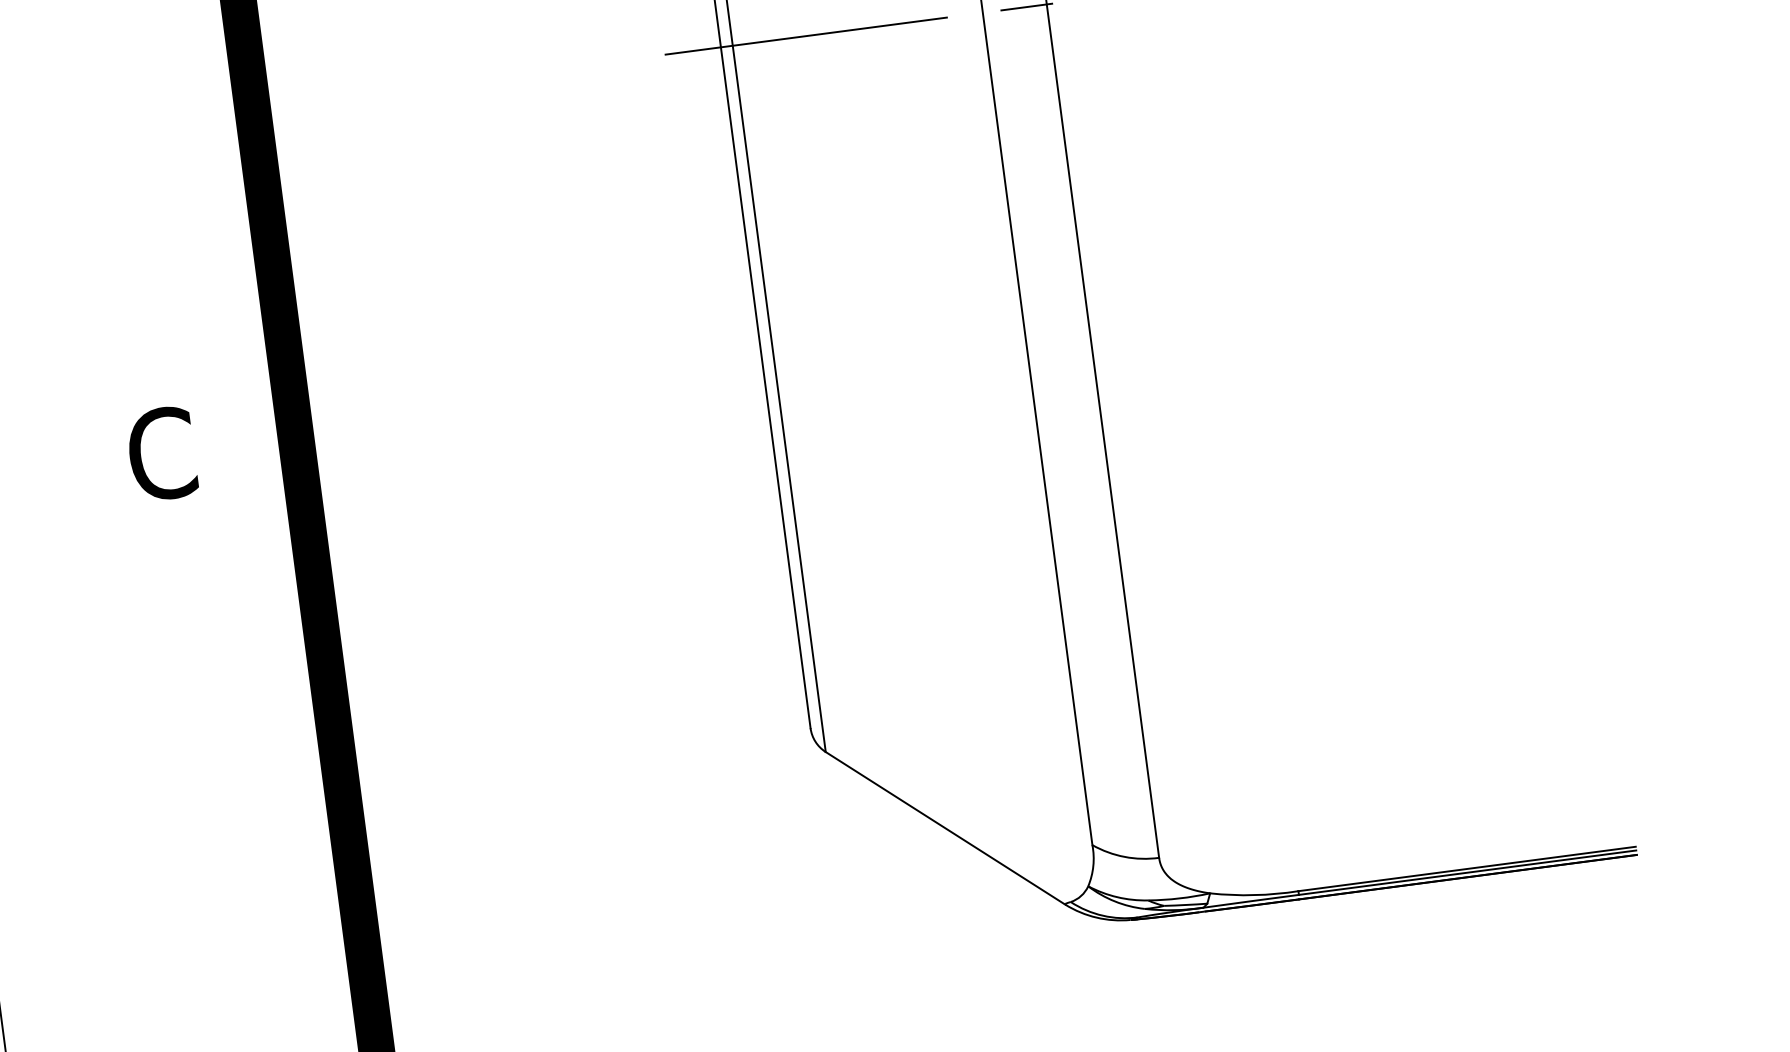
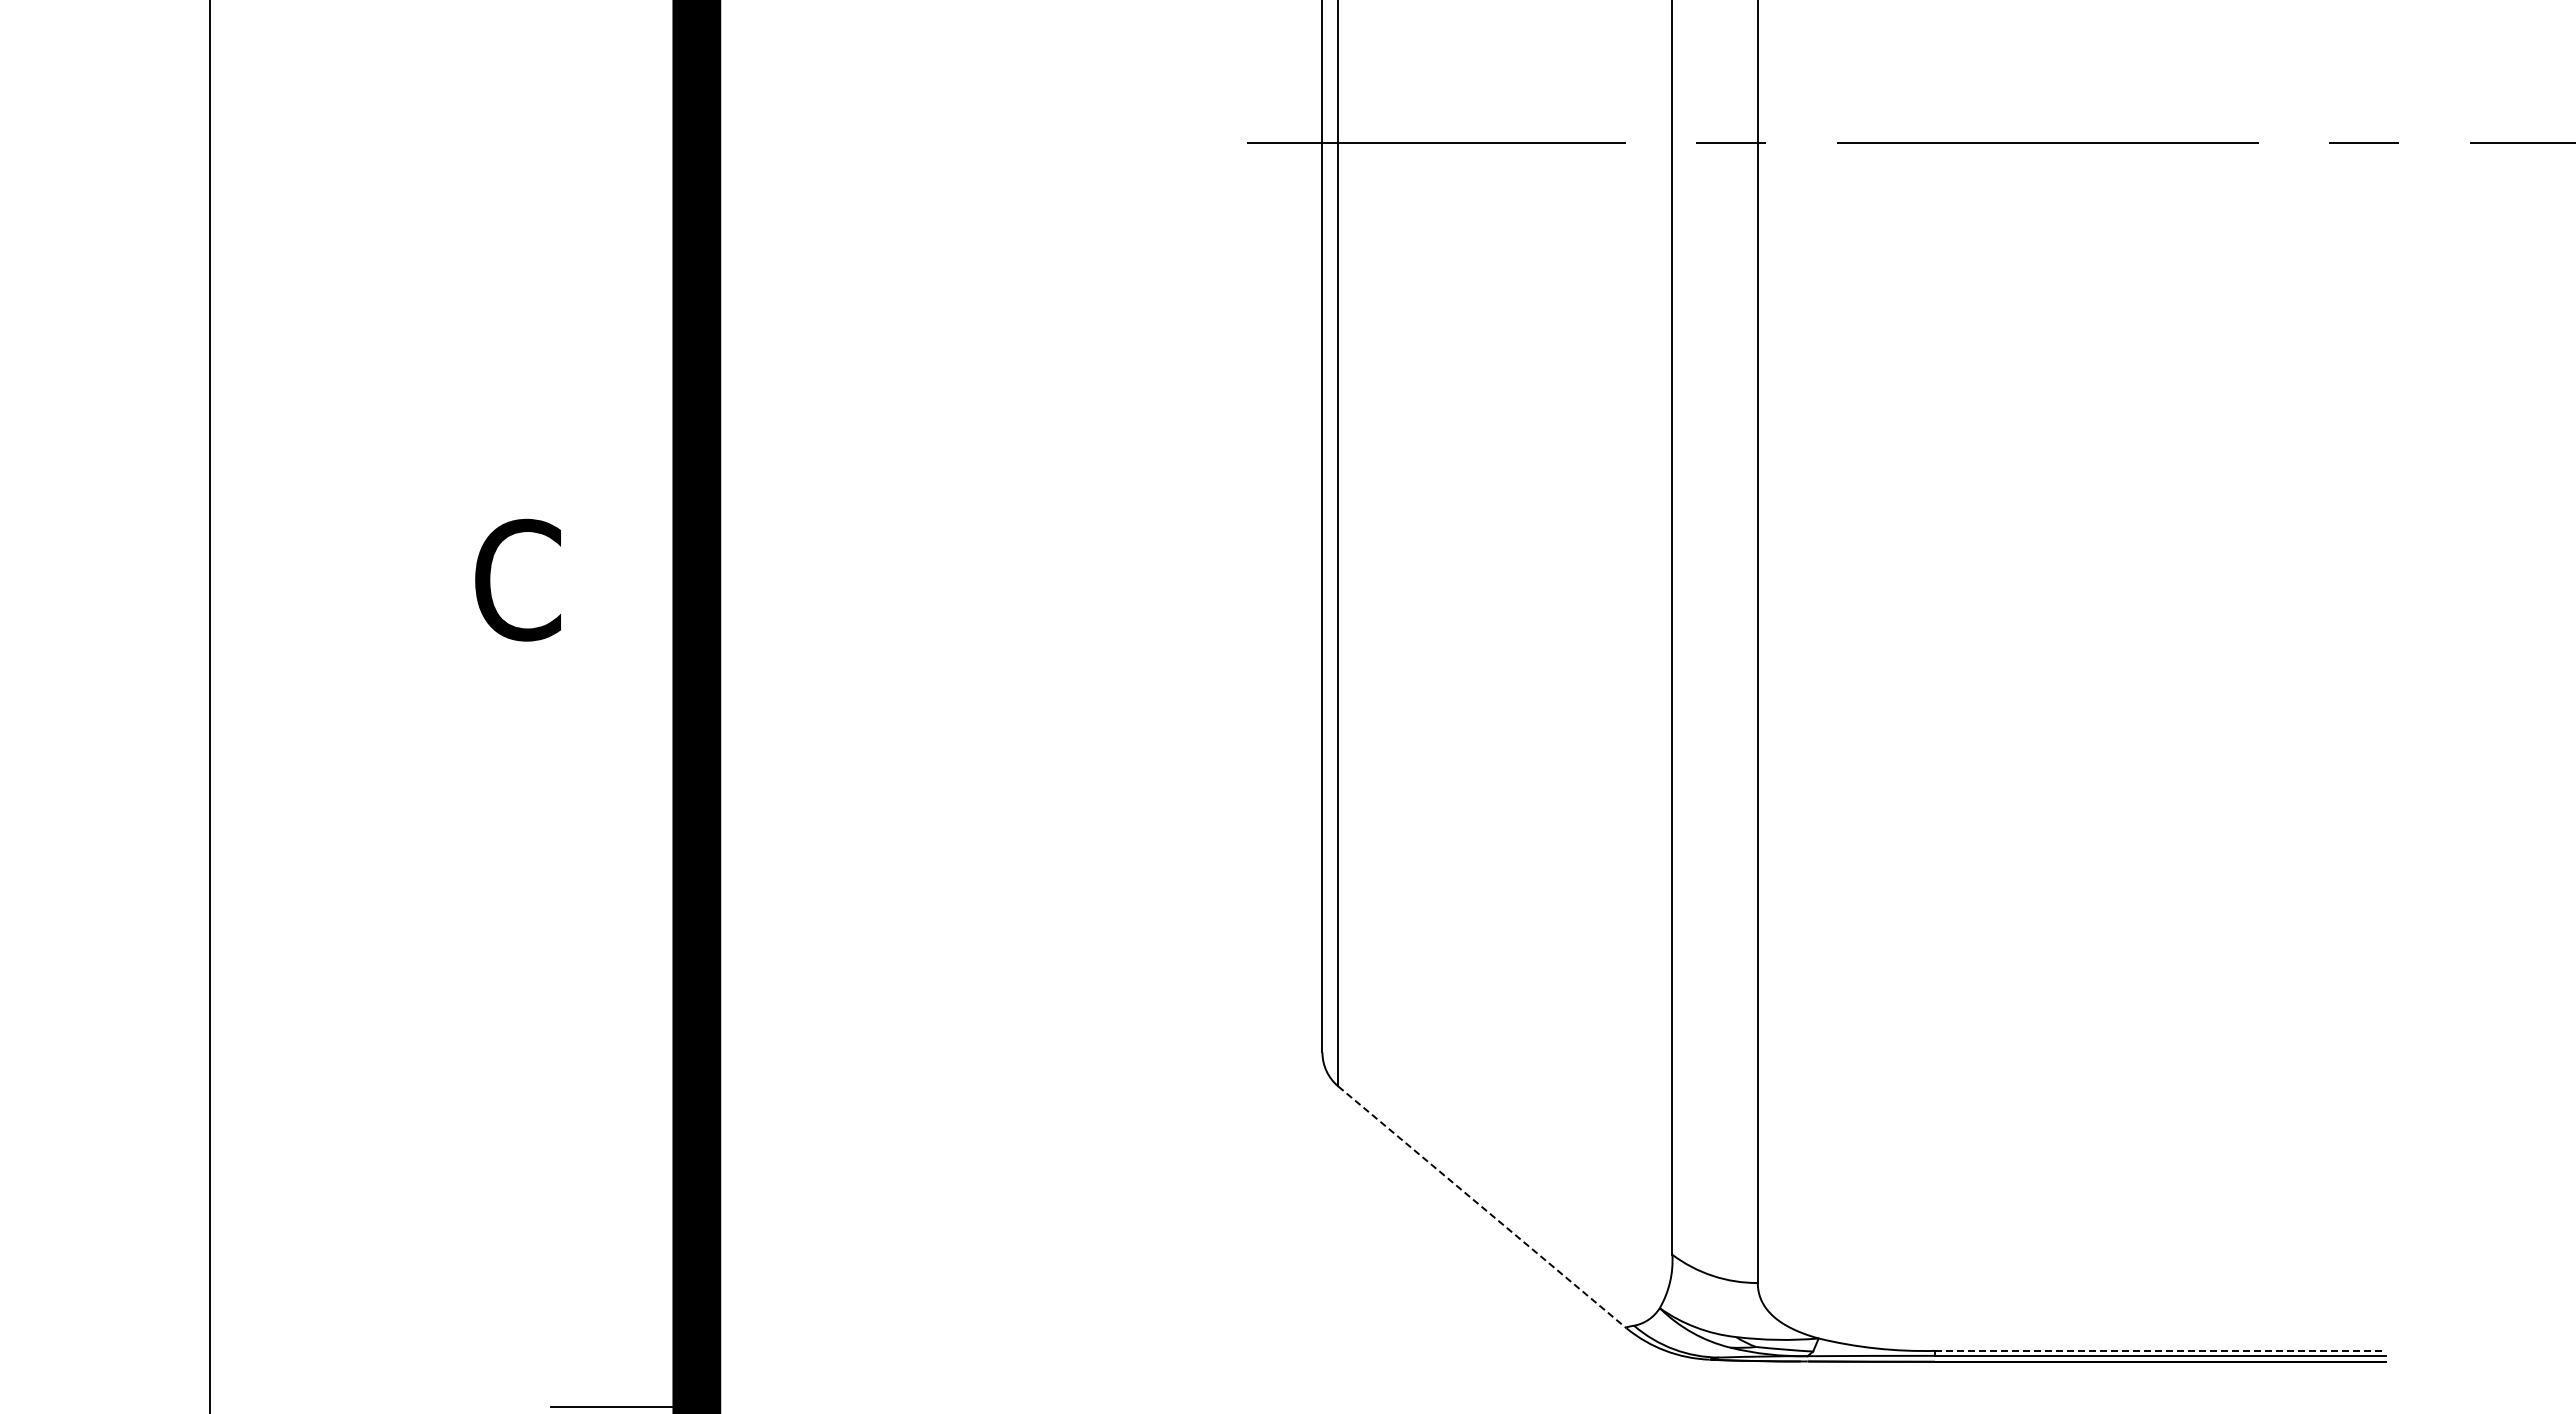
line: (945, 828) -> (1482, 1207), solid -> dashed
line: (1467, 868) -> (2160, 1350), solid -> dashed

